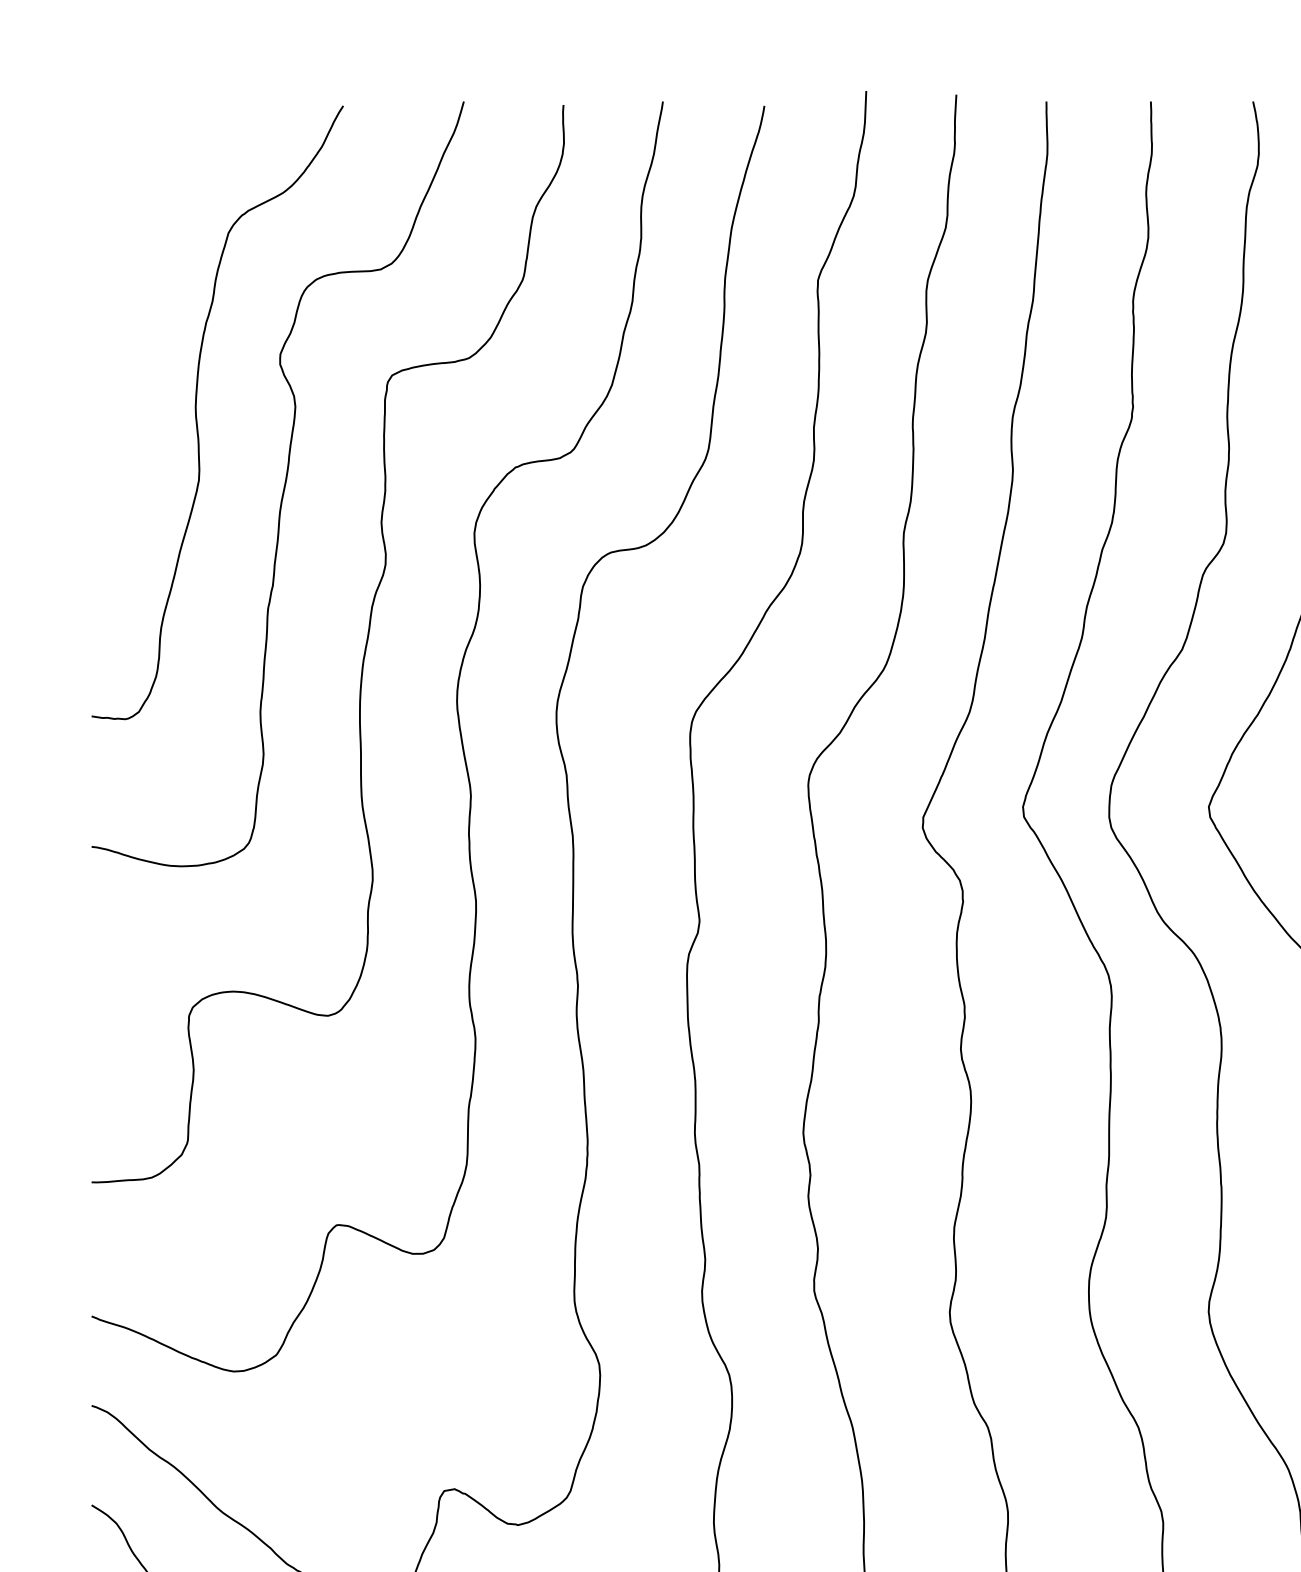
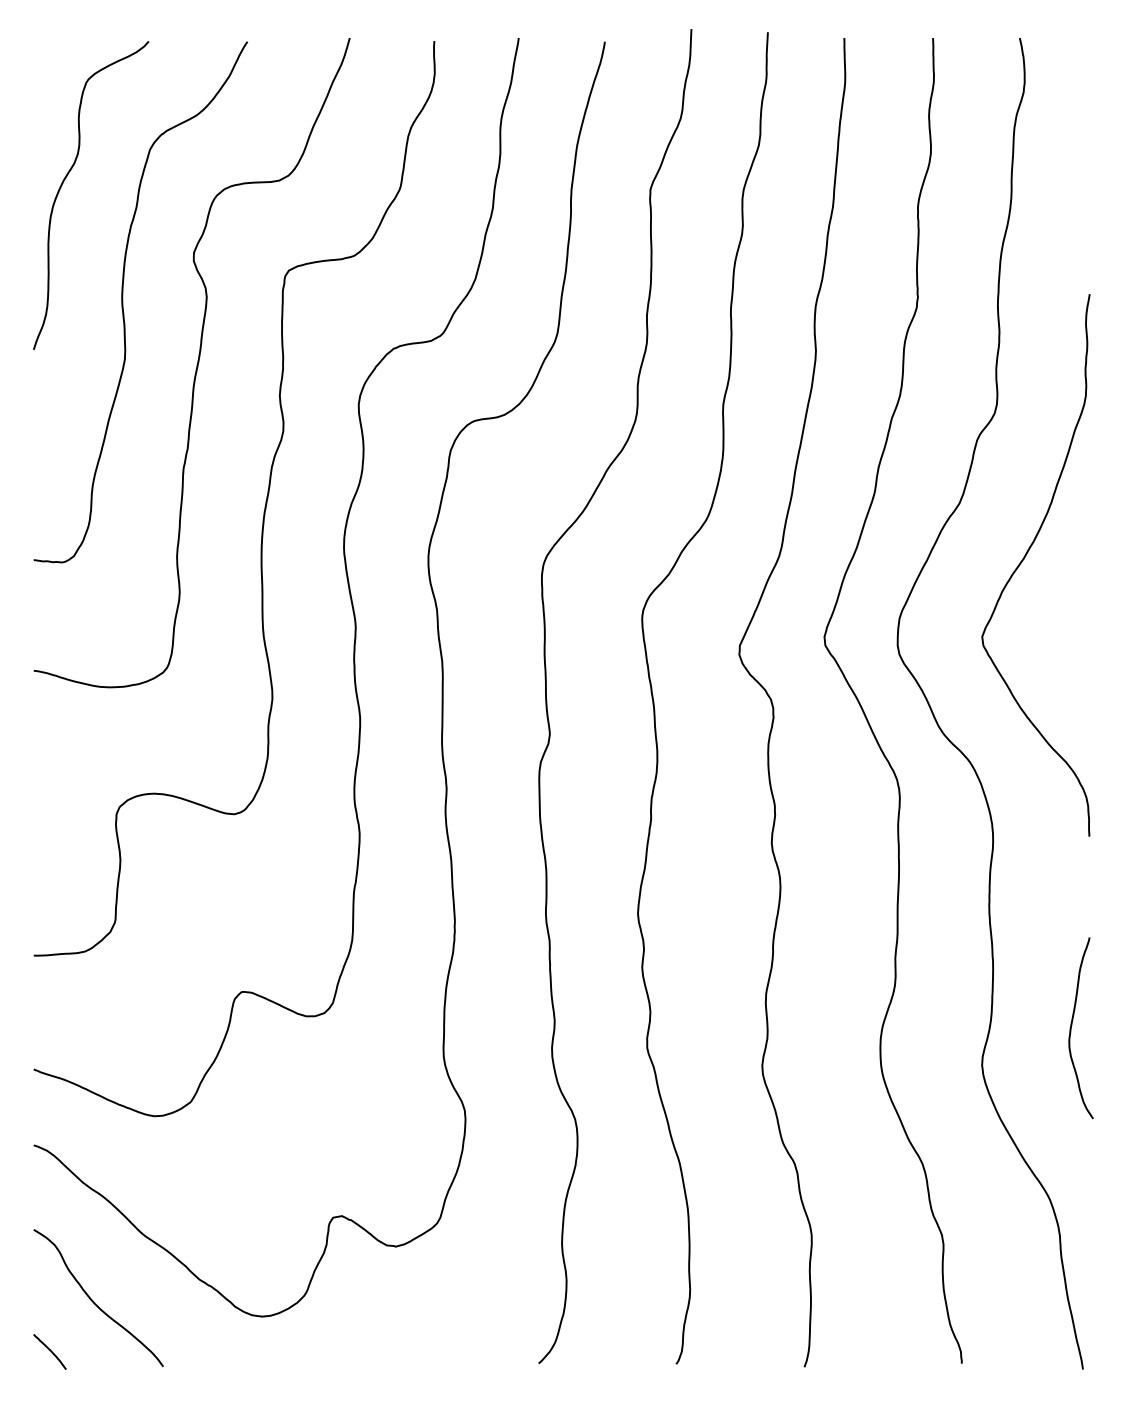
curve: (130, 266) -> (66, 178), added

